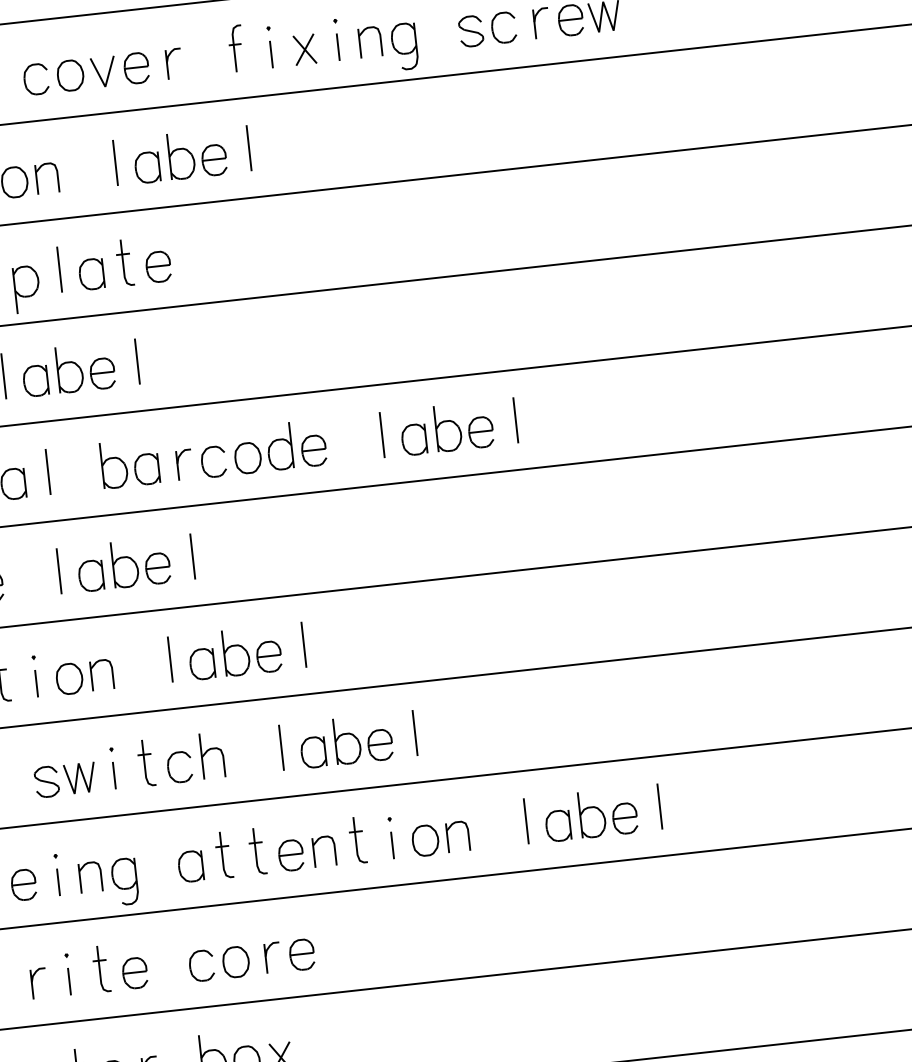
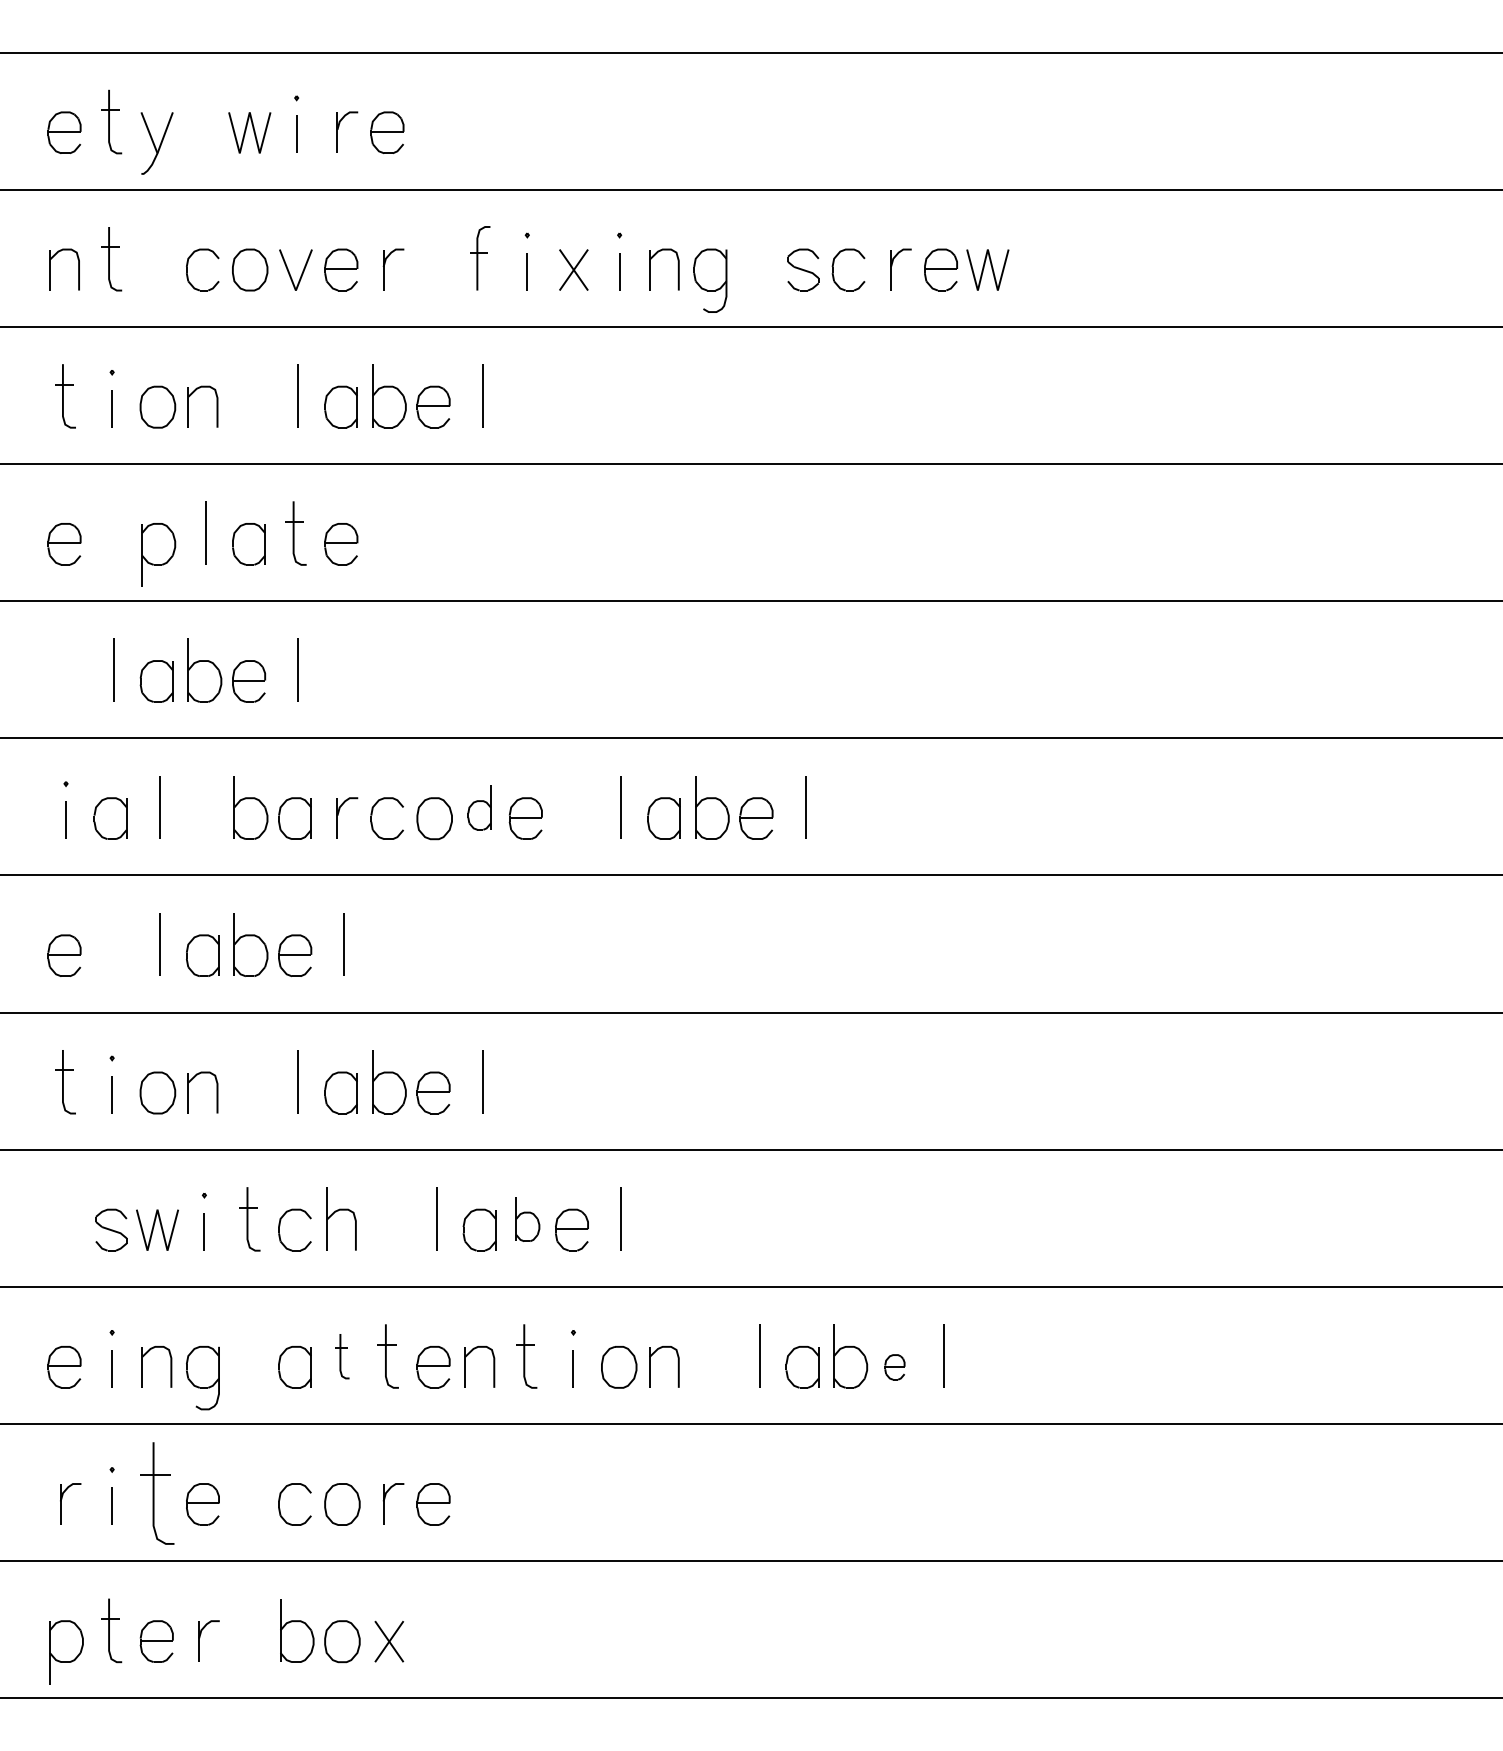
part: (279, 446) -> (479, 807), size x0.7
part: (347, 740) -> (527, 1219), size x0.7
part: (624, 818) -> (894, 1367), size x0.6
part: (223, 855) -> (341, 1356), size x0.7
part: (101, 968) -> (157, 1493), size x1.6

